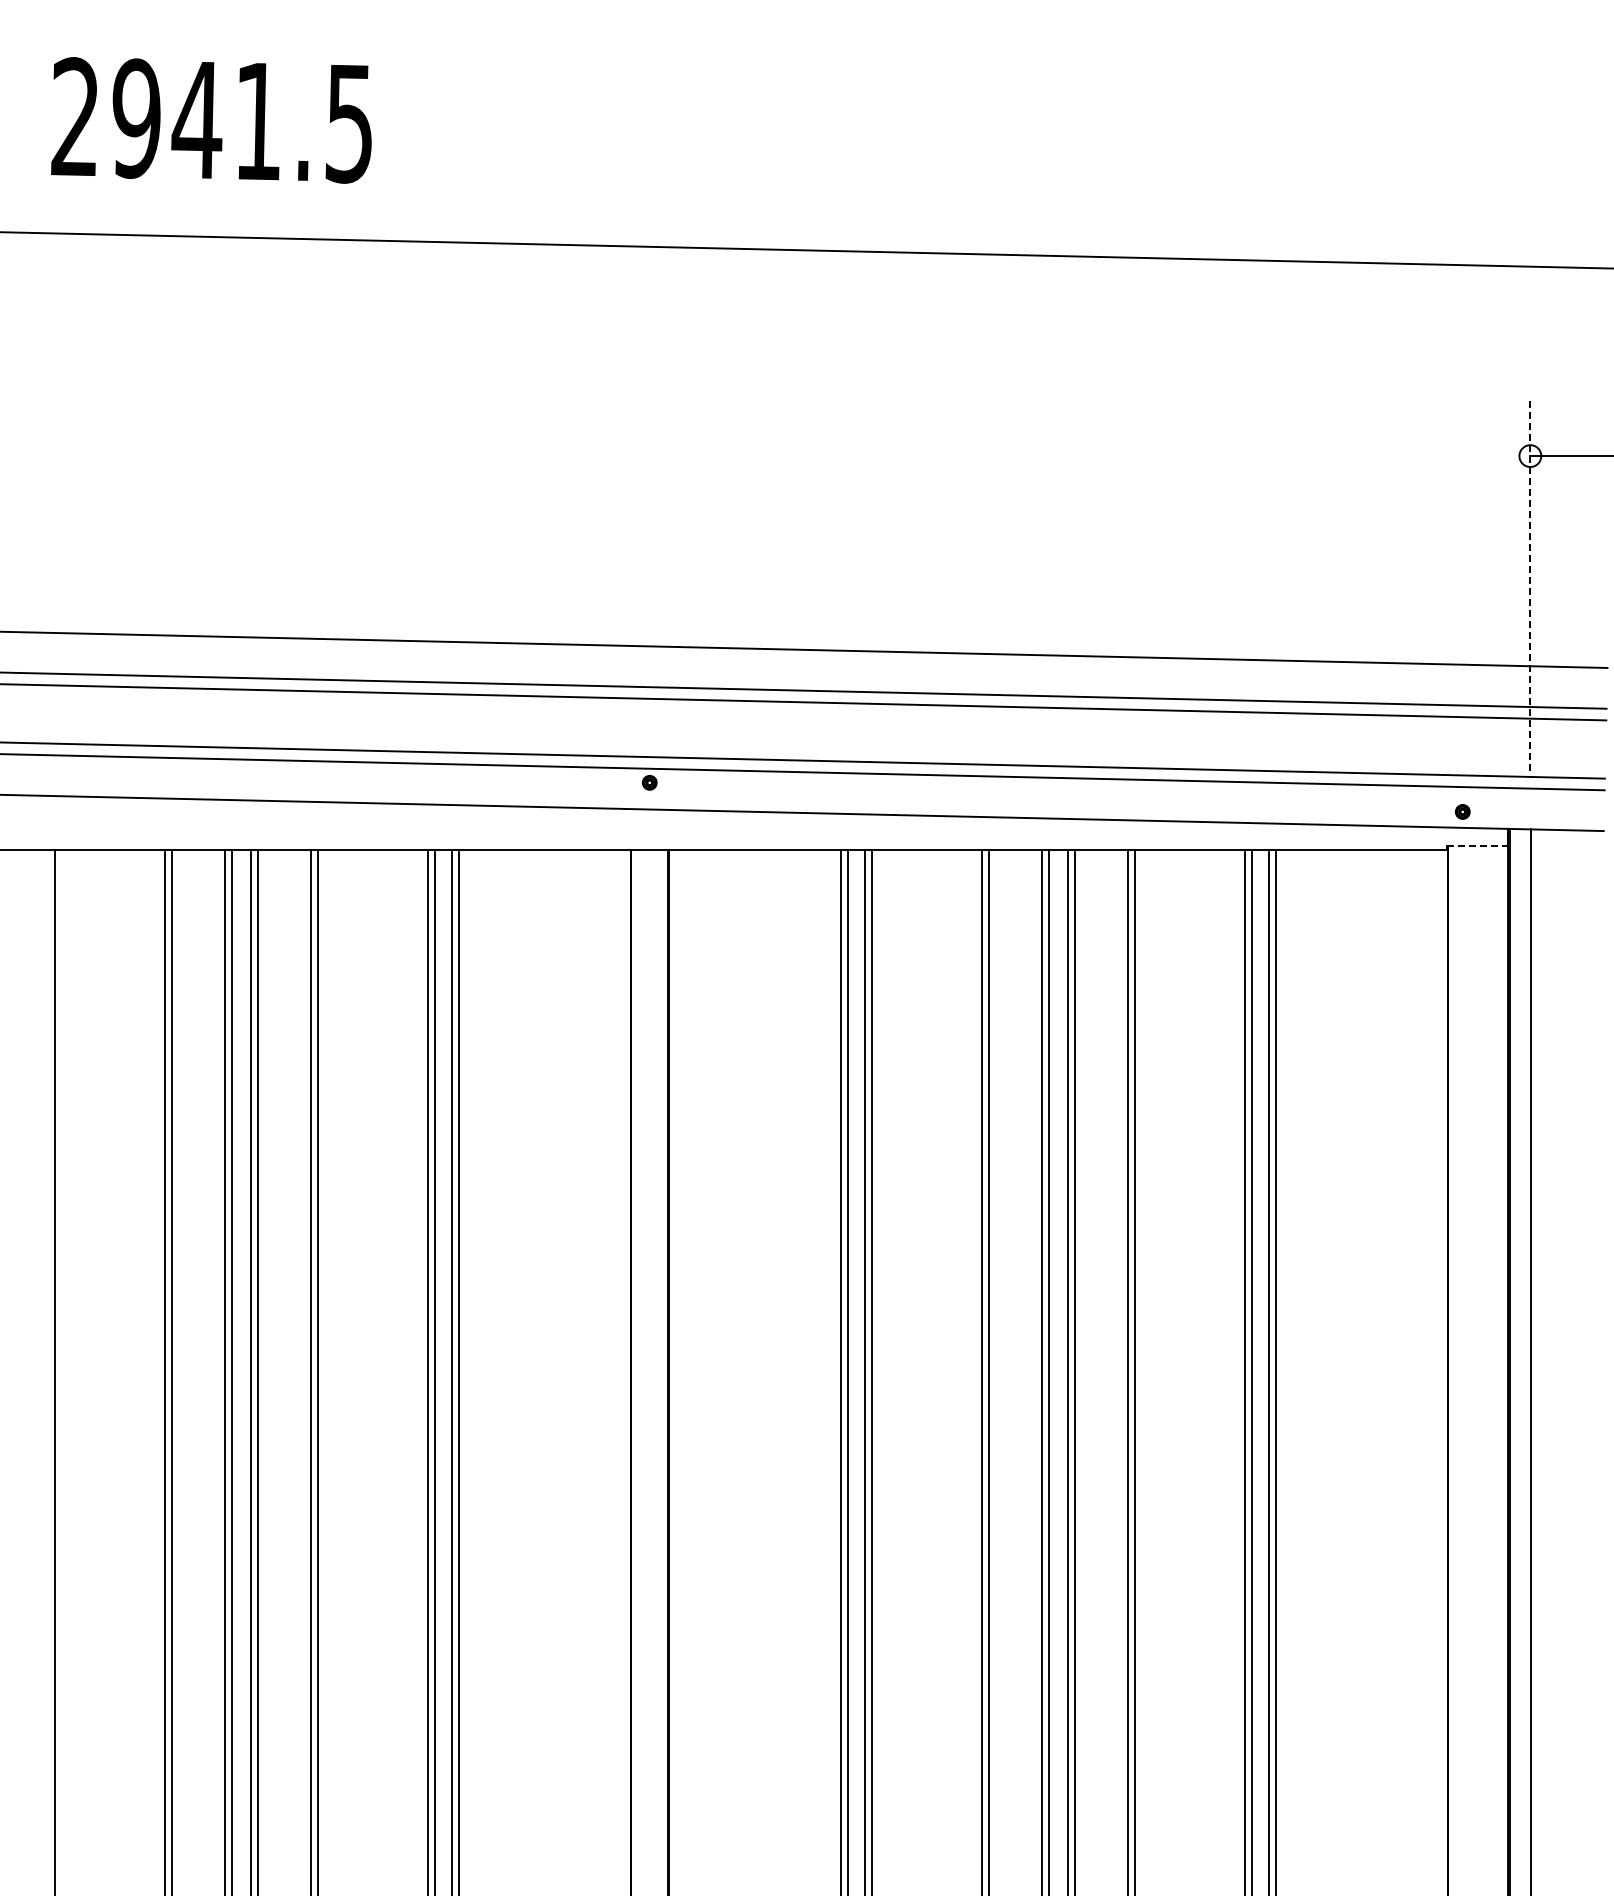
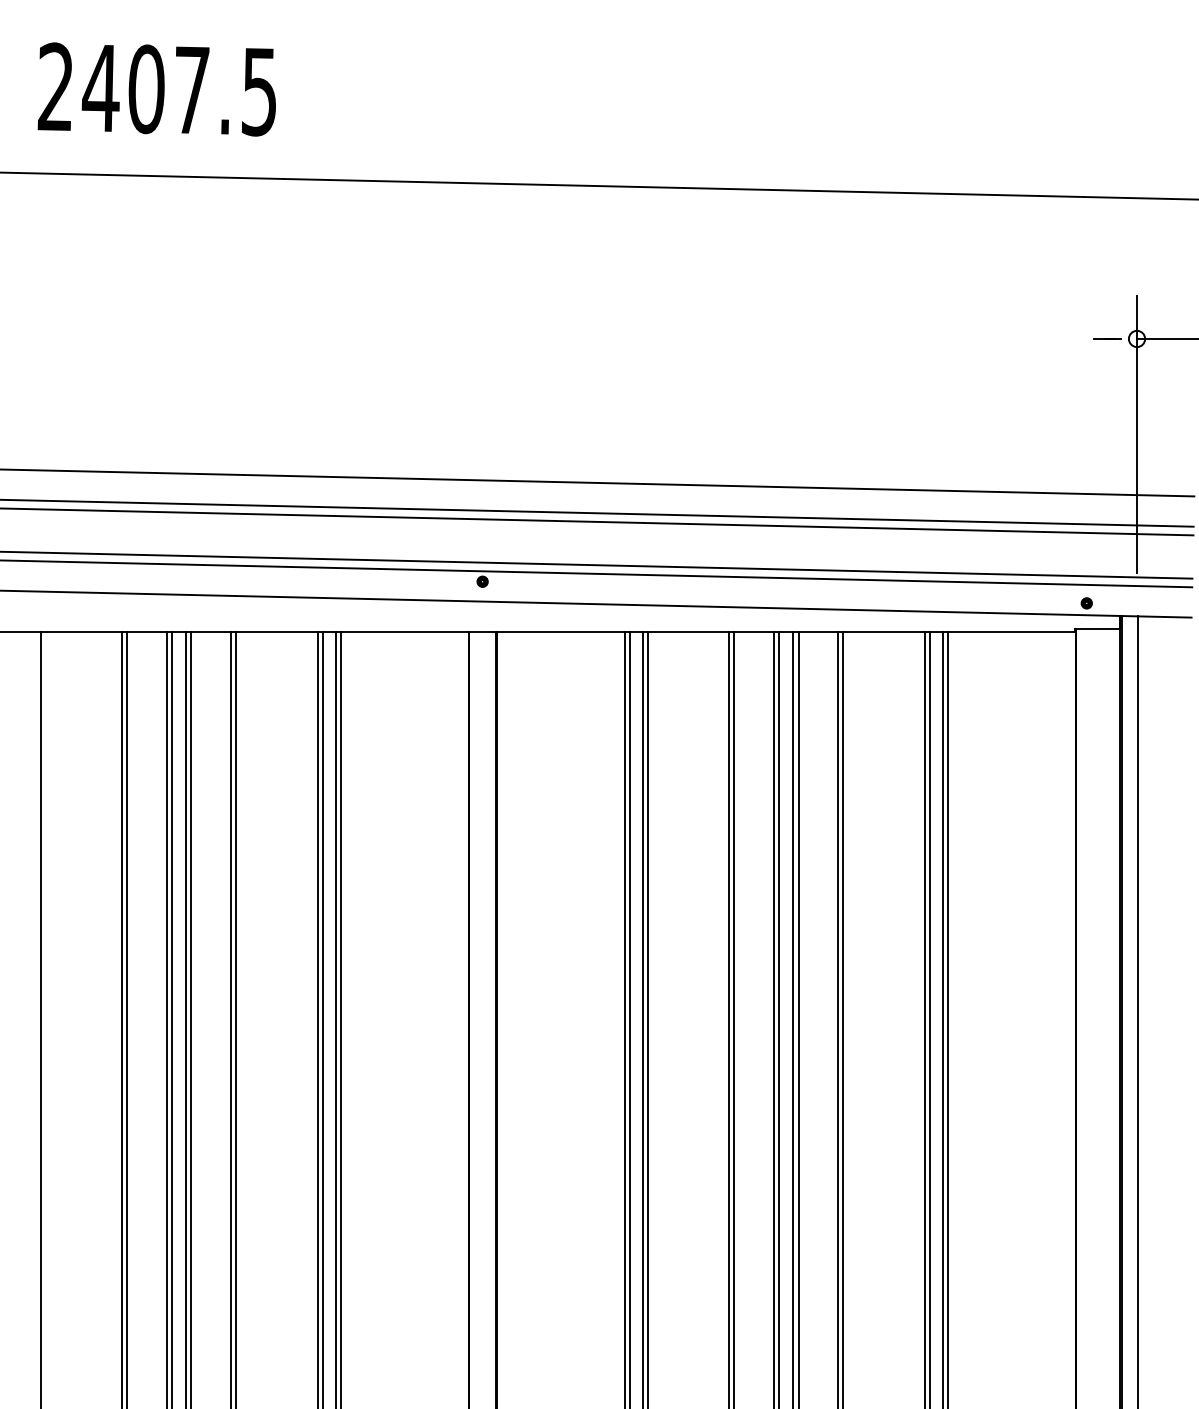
text: (196, 119) -> (145, 88), 2941.5 -> 2407.5
line: (1490, 455) -> (1107, 338), added
line: (1530, 584) -> (1137, 434), dashed -> solid
line: (1477, 846) -> (1097, 629), dashed -> solid

